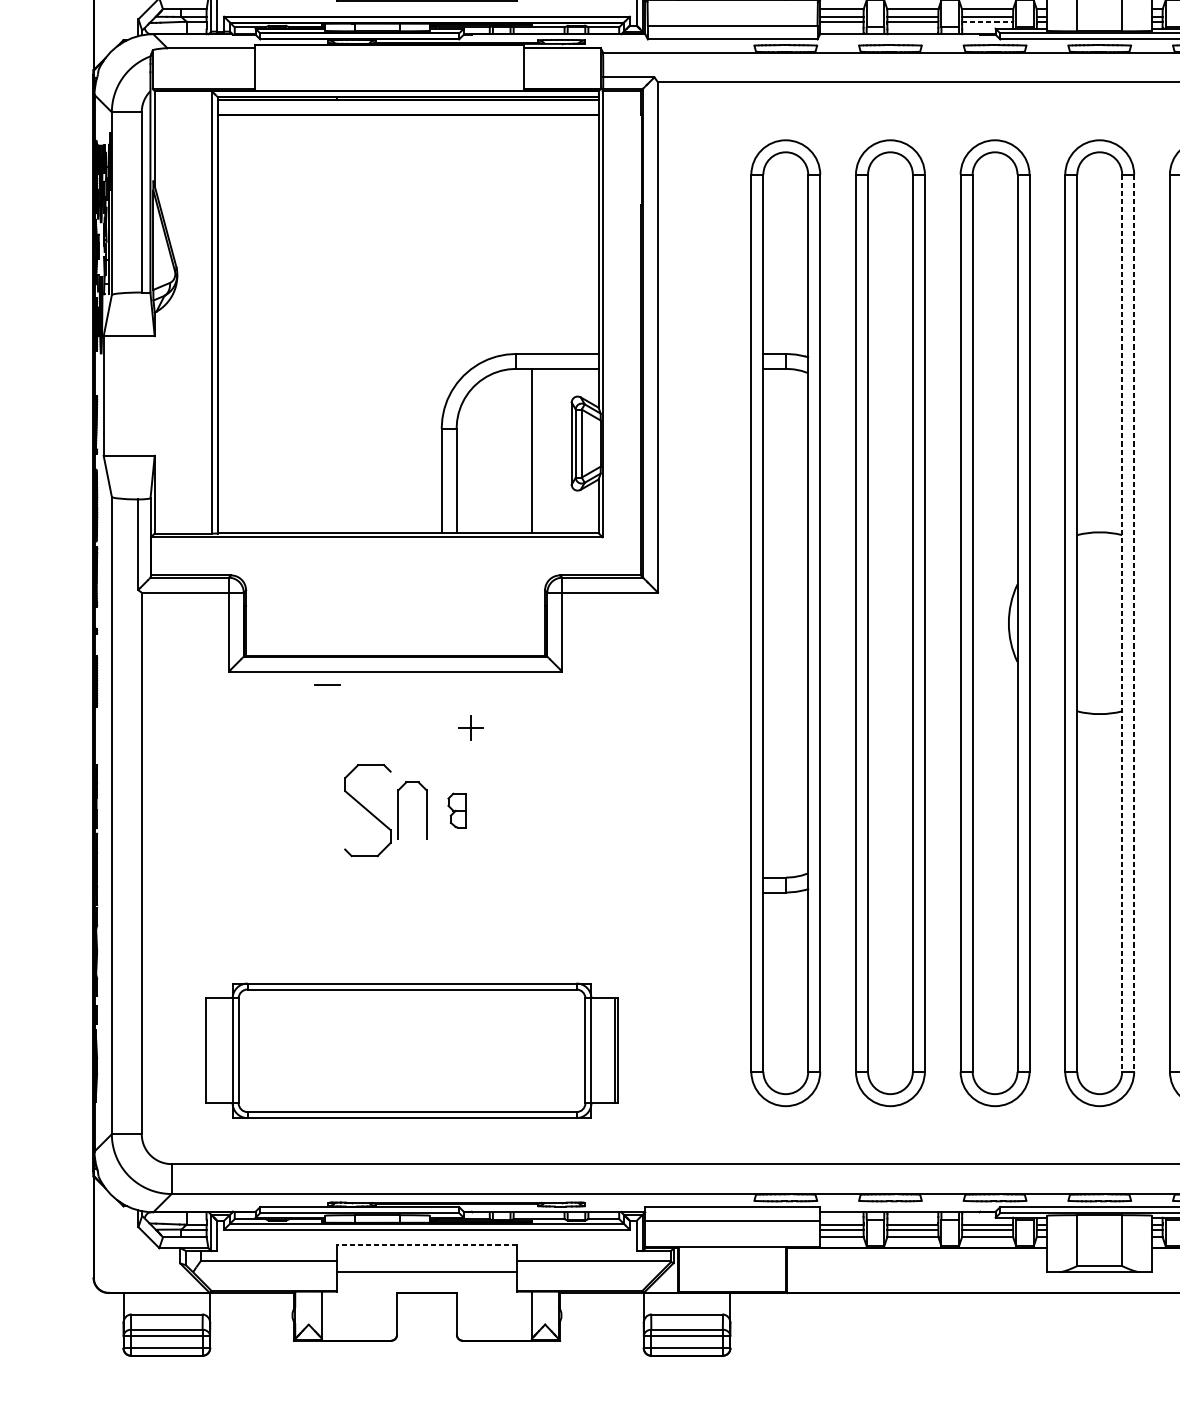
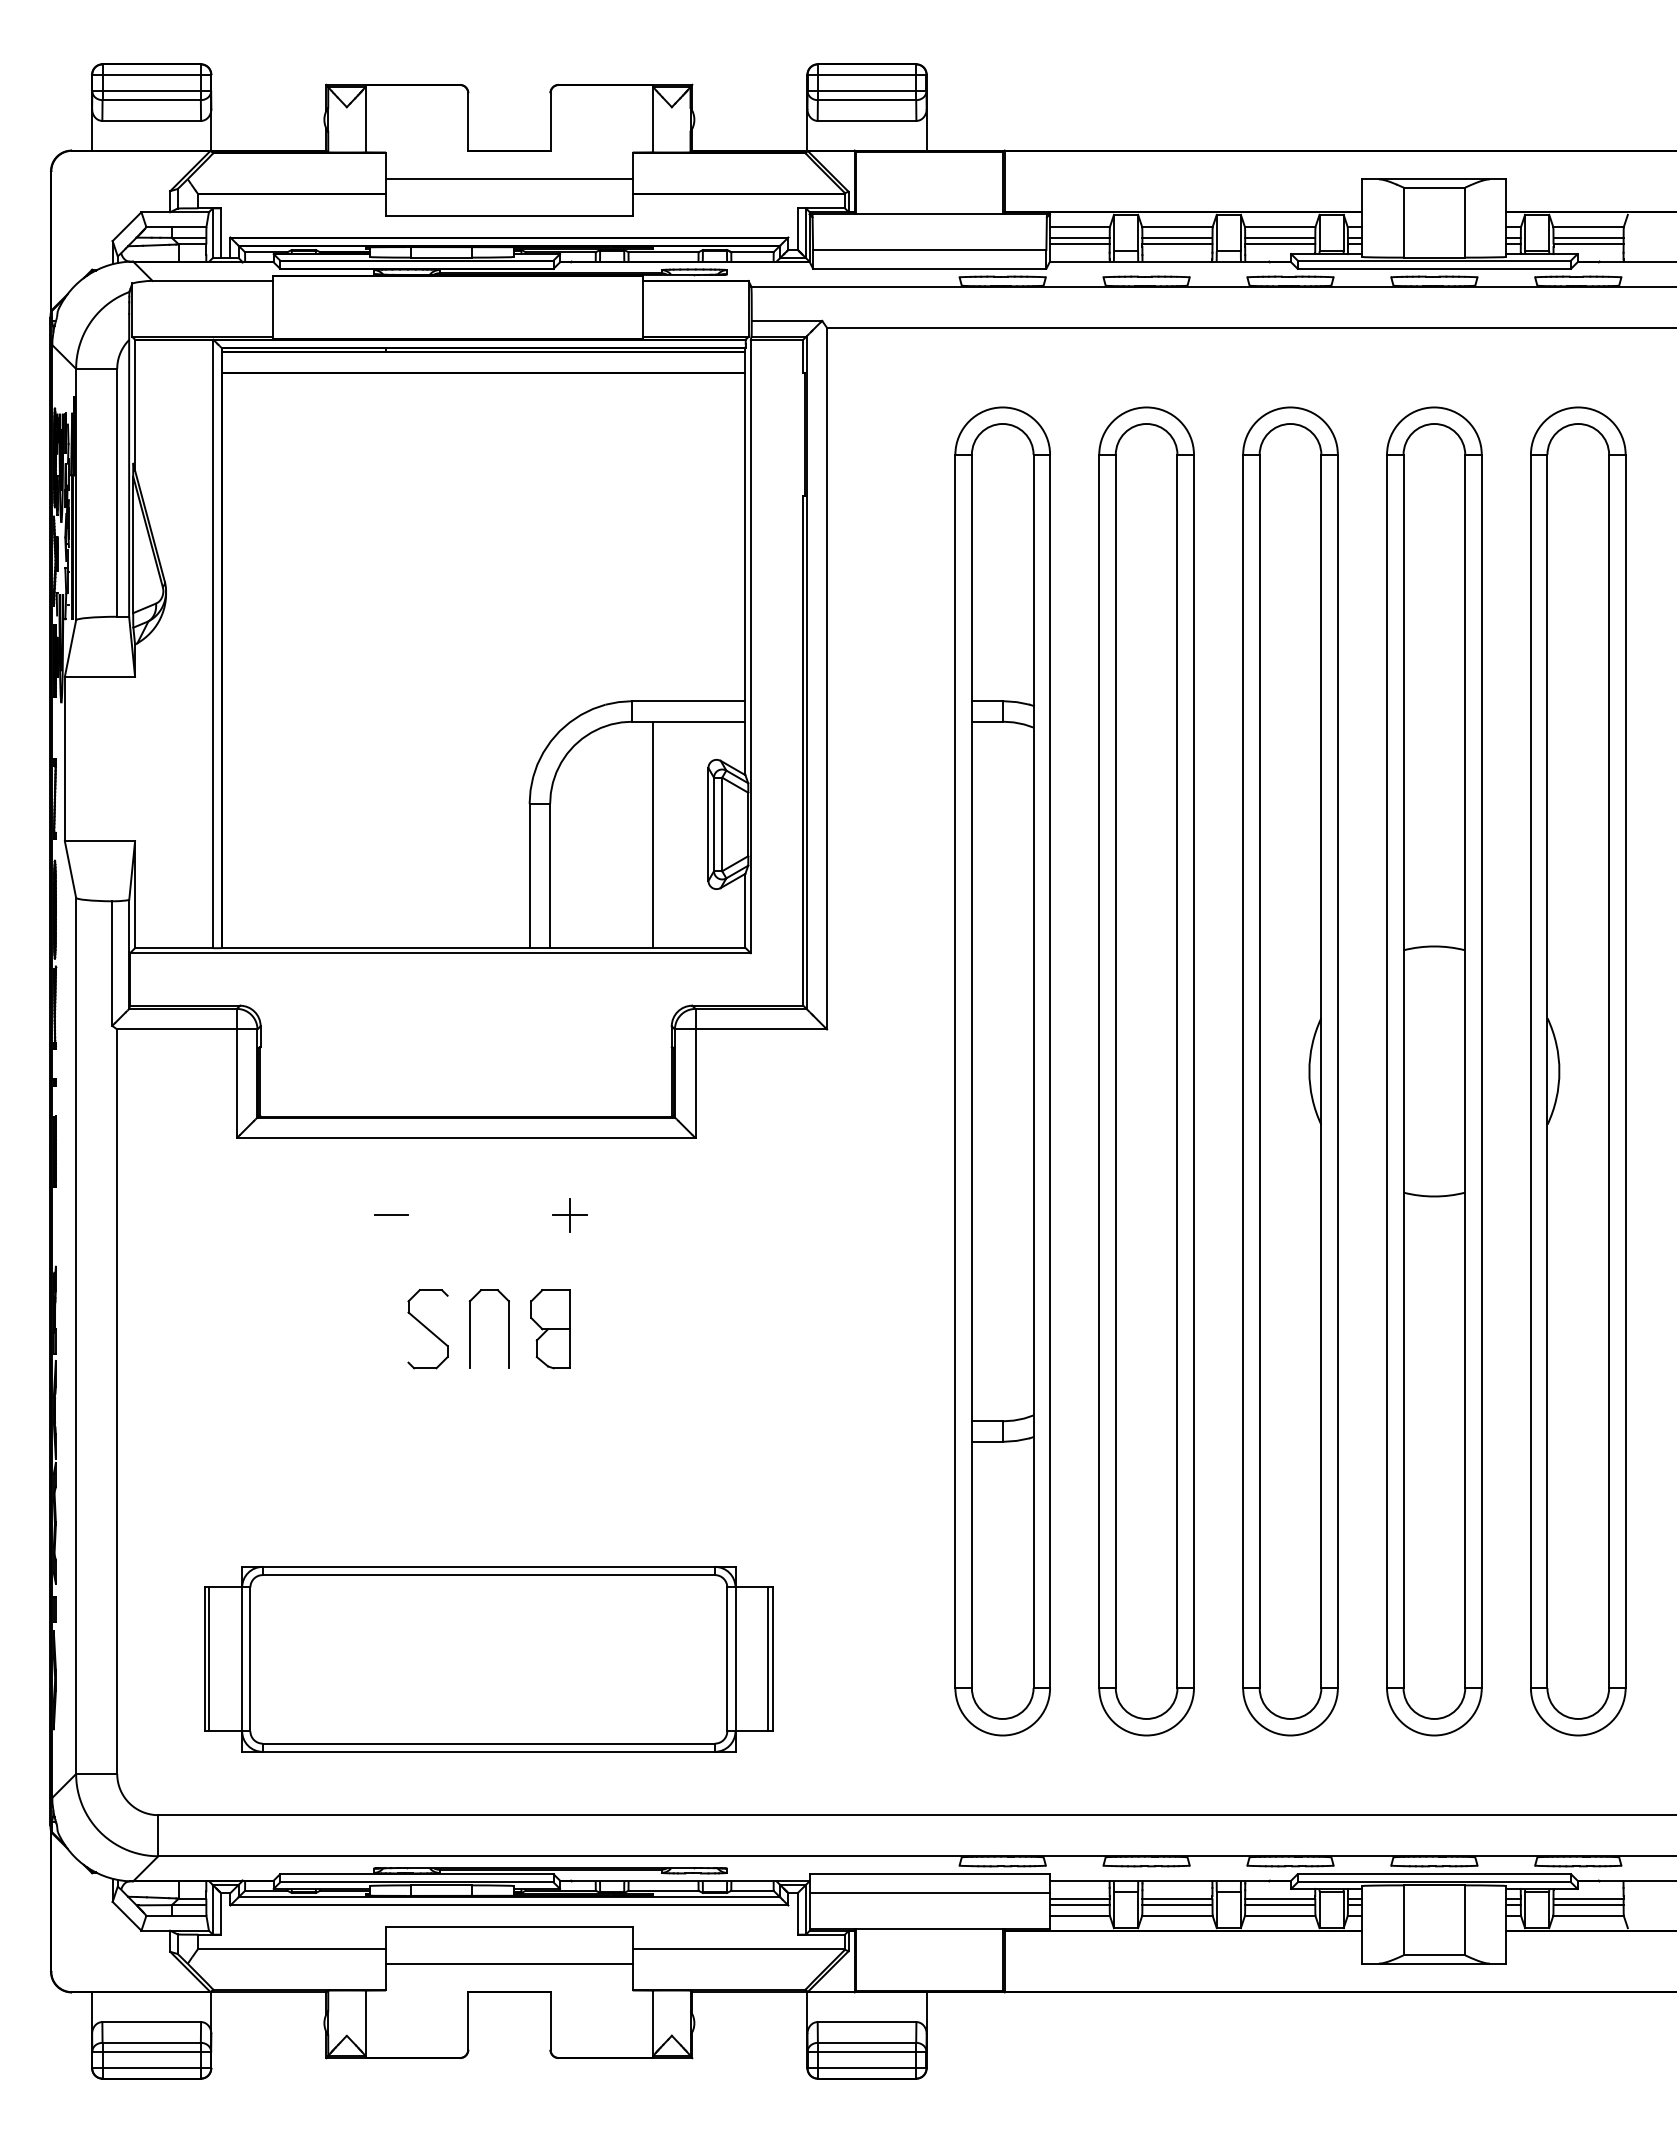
line: (987, 21) -> (1280, 244), dashed -> solid
line: (1122, 623) -> (1465, 1071), dashed -> solid
line: (1133, 623) -> (1481, 1071), dashed -> solid
line: (327, 684) -> (391, 1214), moved
part: (367, 810) -> (427, 1329), size x0.62
part: (456, 810) -> (550, 1329), size x1.67
line: (208, 1050) -> (209, 1659), added
line: (426, 1245) -> (508, 1926), dashed -> solid

